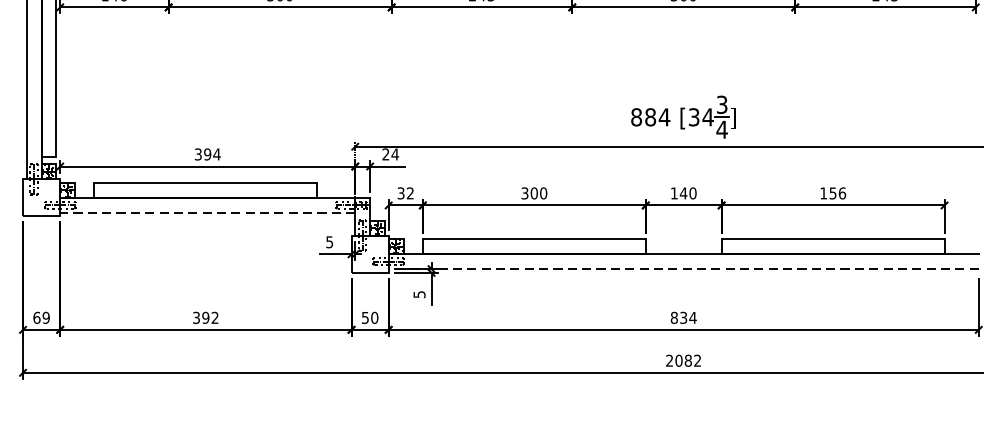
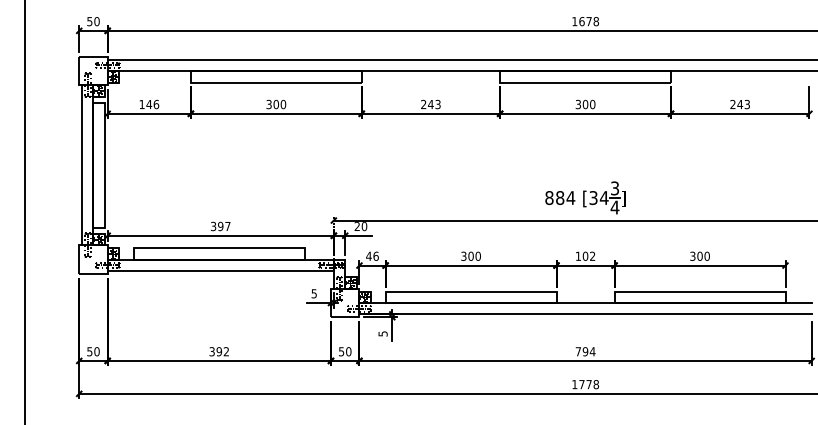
text: (216, 154) -> (227, 226), 394 -> 397
text: (395, 154) -> (364, 226), 24 -> 20
text: (405, 192) -> (372, 255), 32 -> 46
text: (687, 192) -> (588, 255), 140 -> 102
text: (832, 192) -> (699, 255), 156 -> 300
line: (207, 213) -> (220, 271), dashed -> solid
line: (683, 269) -> (585, 314), dashed -> solid
text: (41, 317) -> (93, 351), 69 -> 50
text: (678, 317) -> (581, 351), 834 -> 794
text: (683, 360) -> (585, 384), 2082 -> 1778

